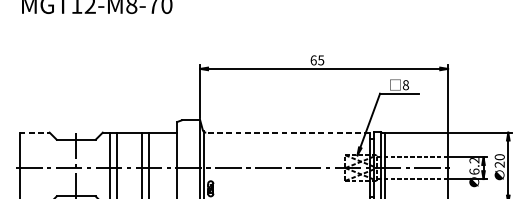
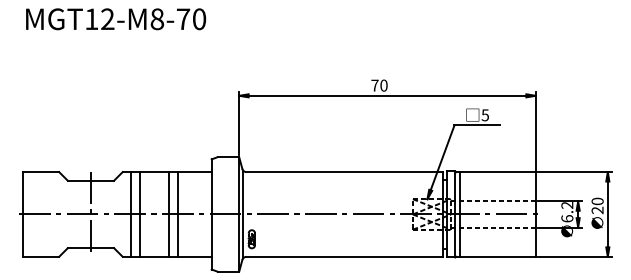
text: (317, 60) -> (379, 85), 65 -> 70
text: (406, 85) -> (485, 115), 8 -> 5
line: (34, 133) -> (41, 172), dashed -> solid
line: (288, 133) -> (344, 172), dashed -> solid

